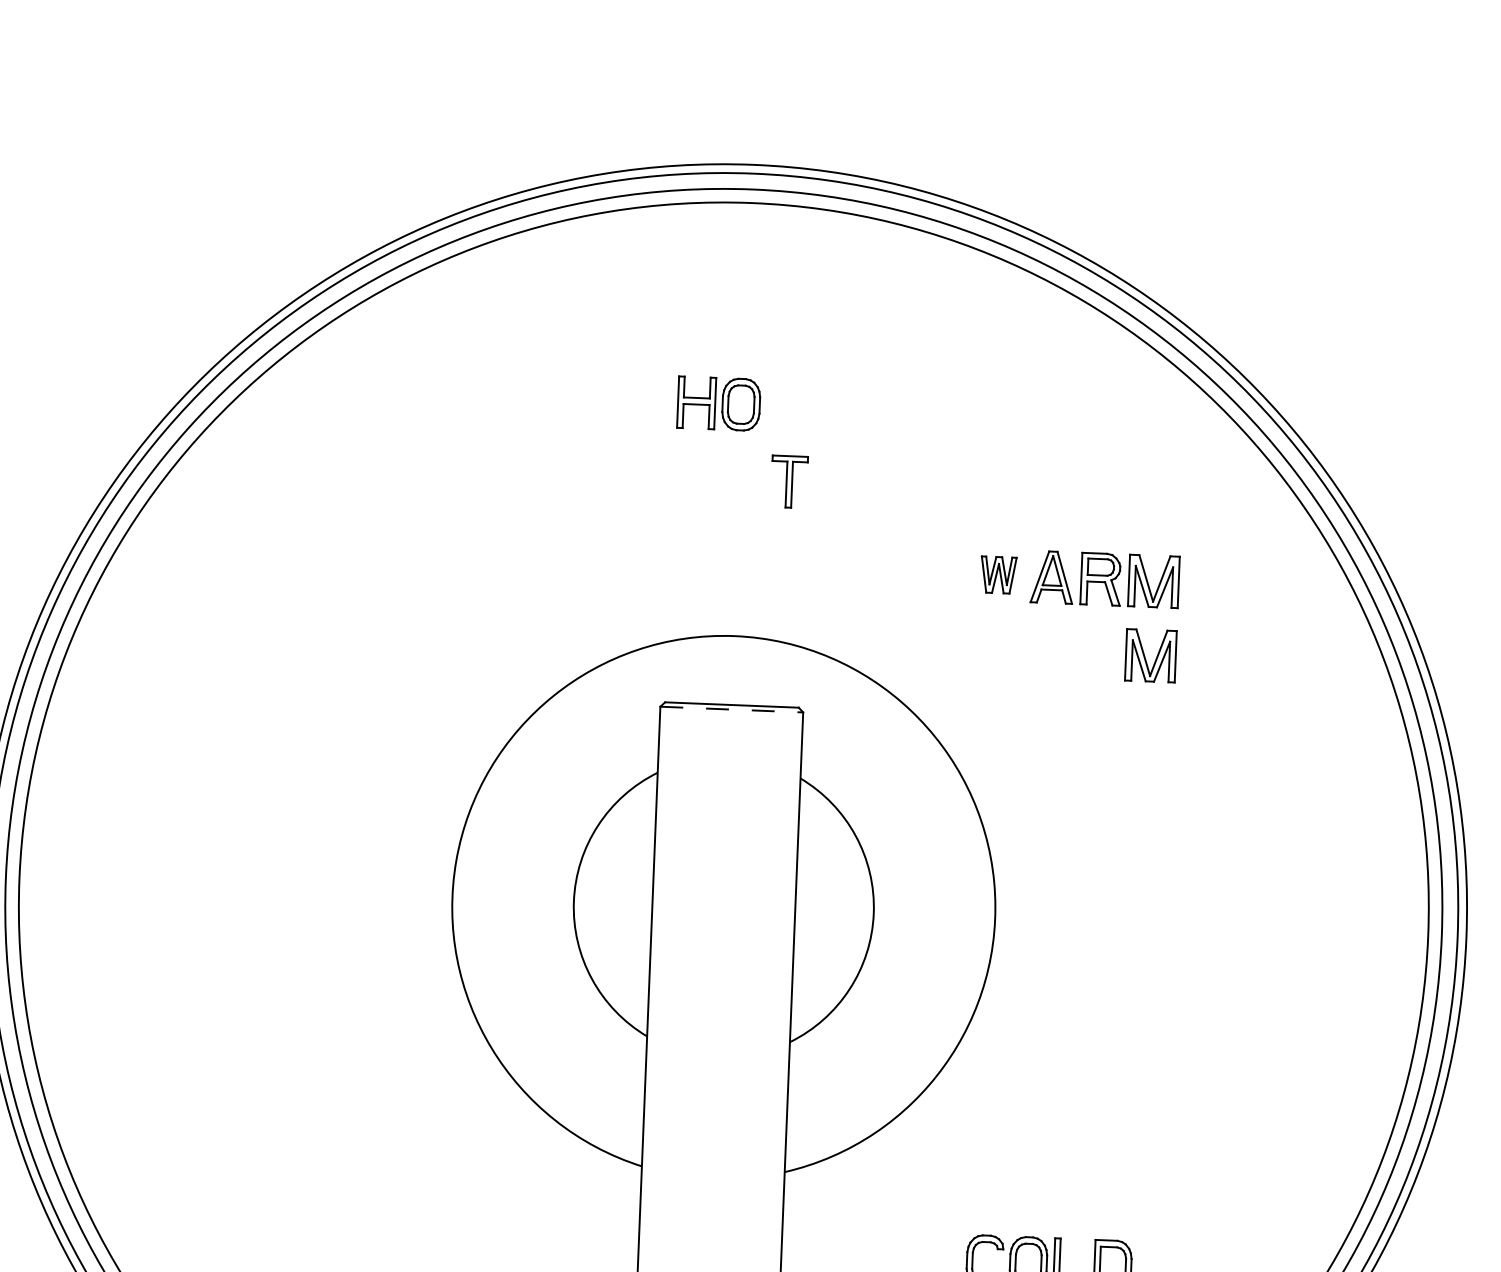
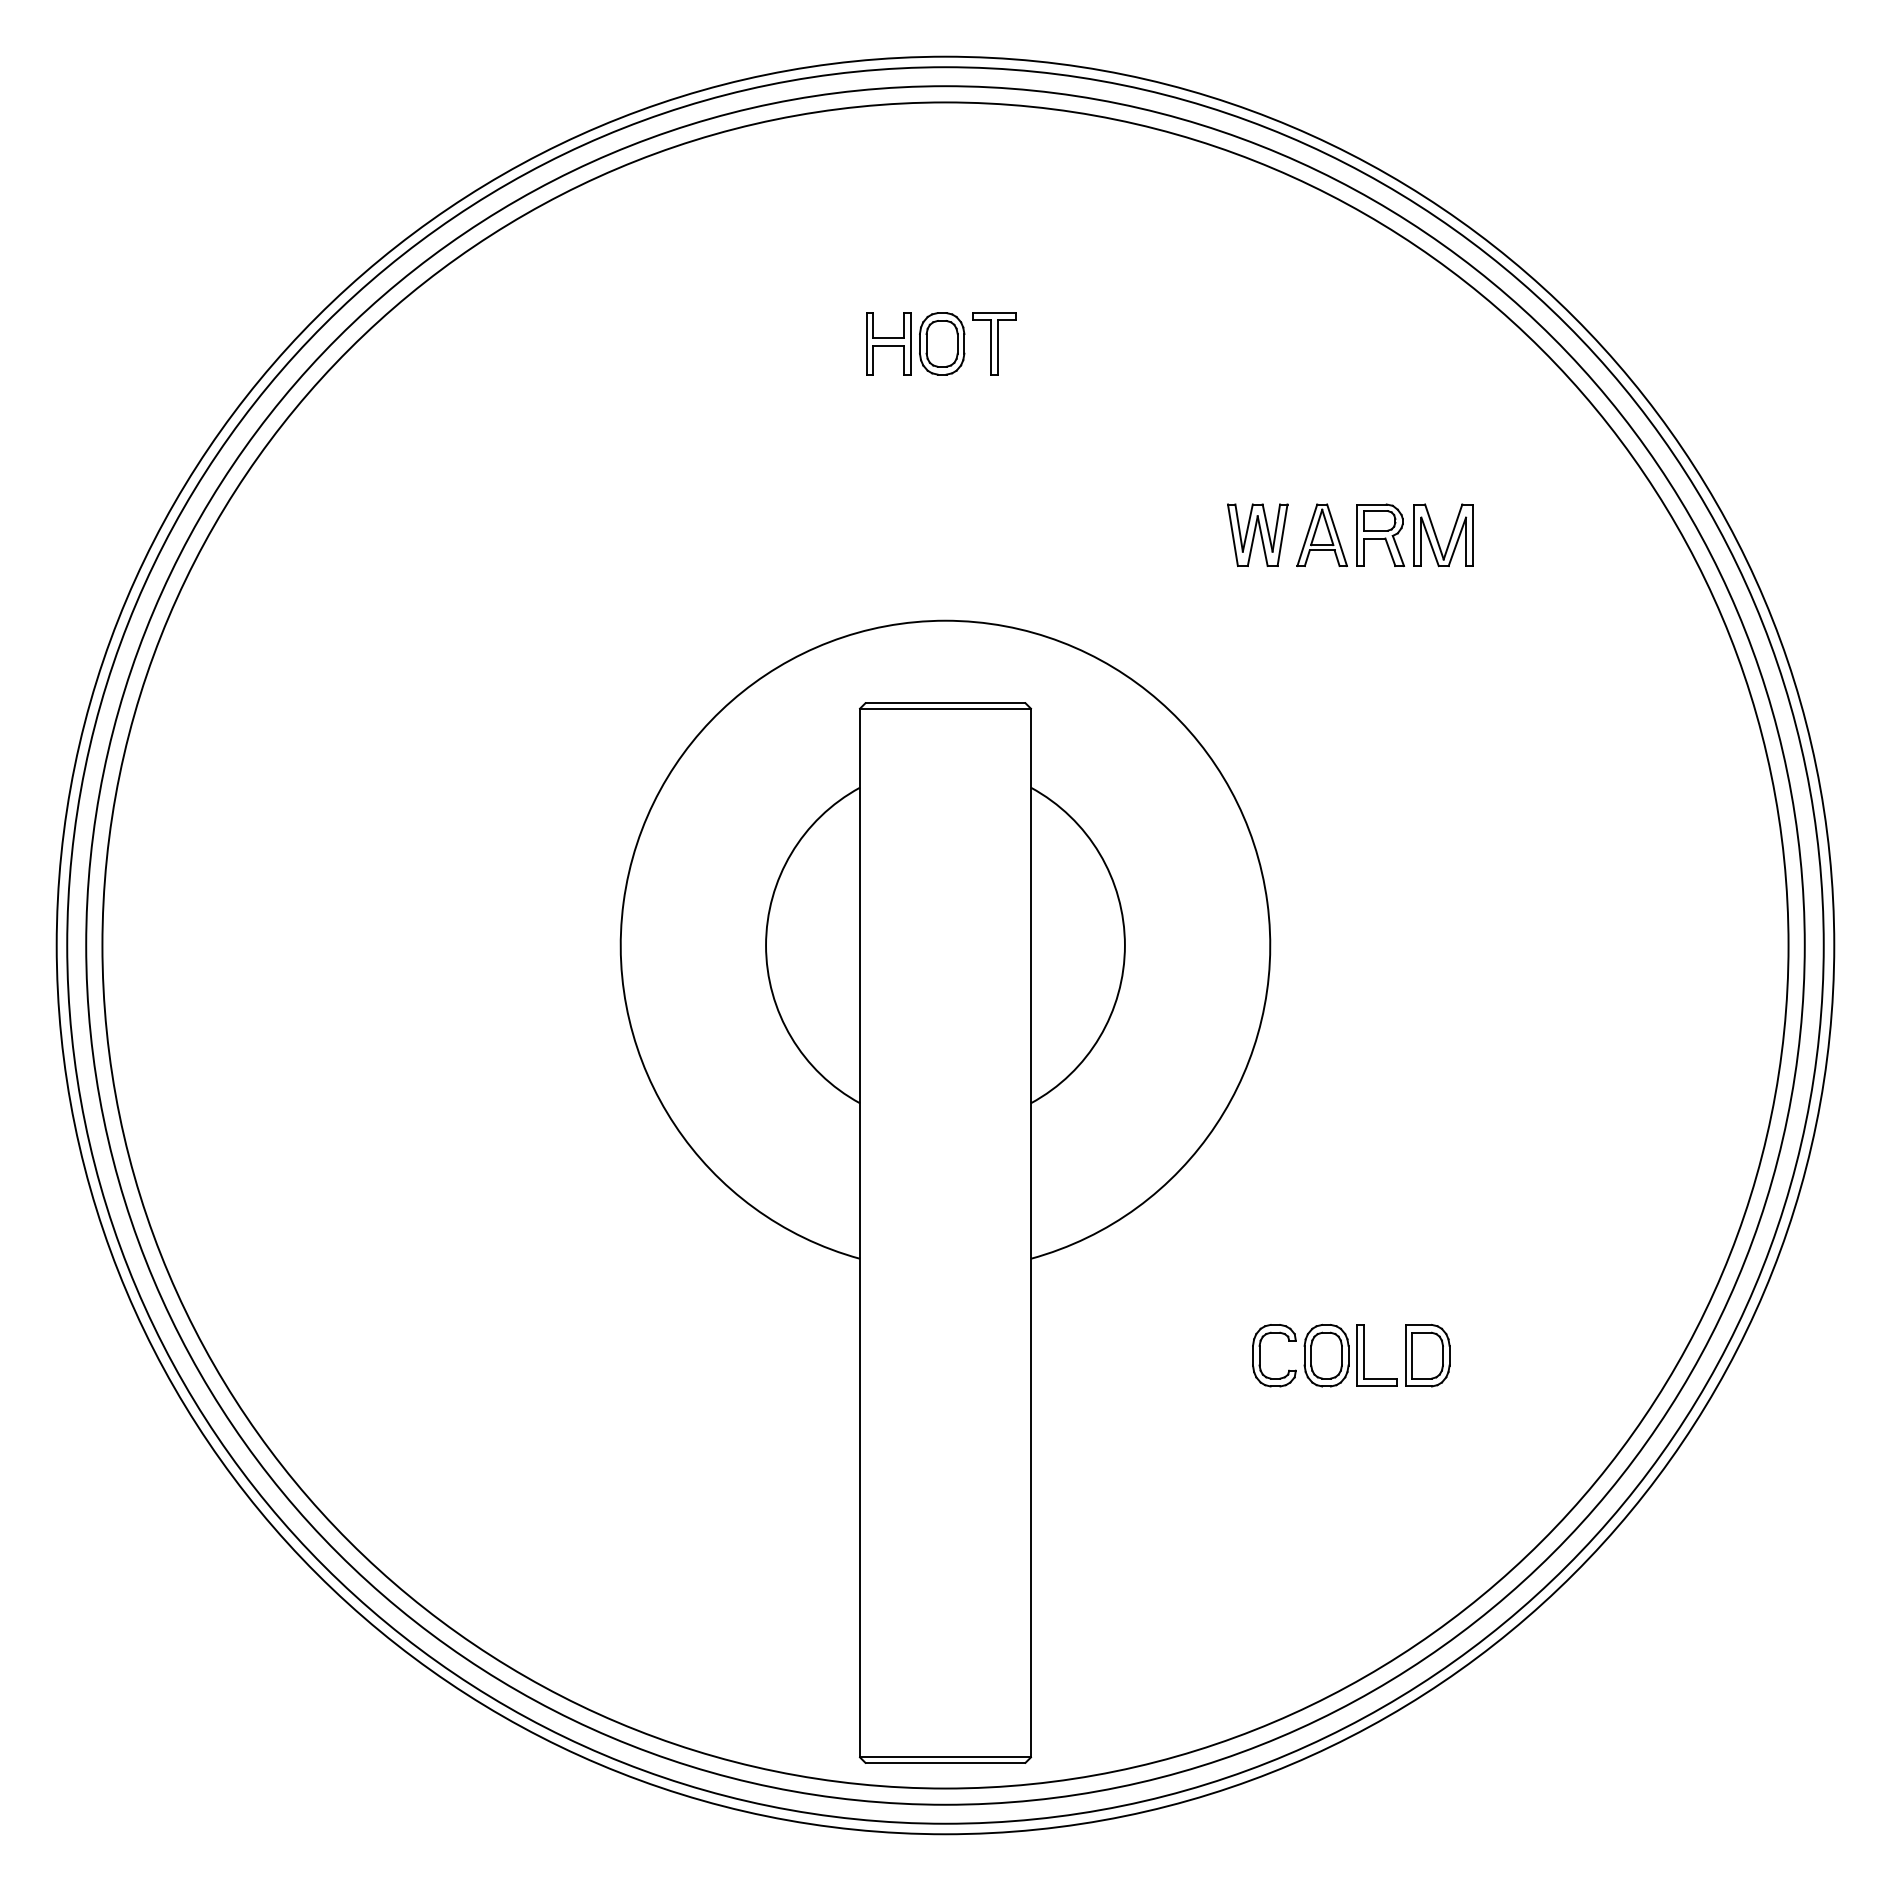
part: (789, 481) -> (994, 343), moved
part: (998, 574) -> (1257, 534), size x1.43
part: (1145, 657) -> (1437, 626), removed
line: (732, 709) -> (946, 708), dashed -> solid

